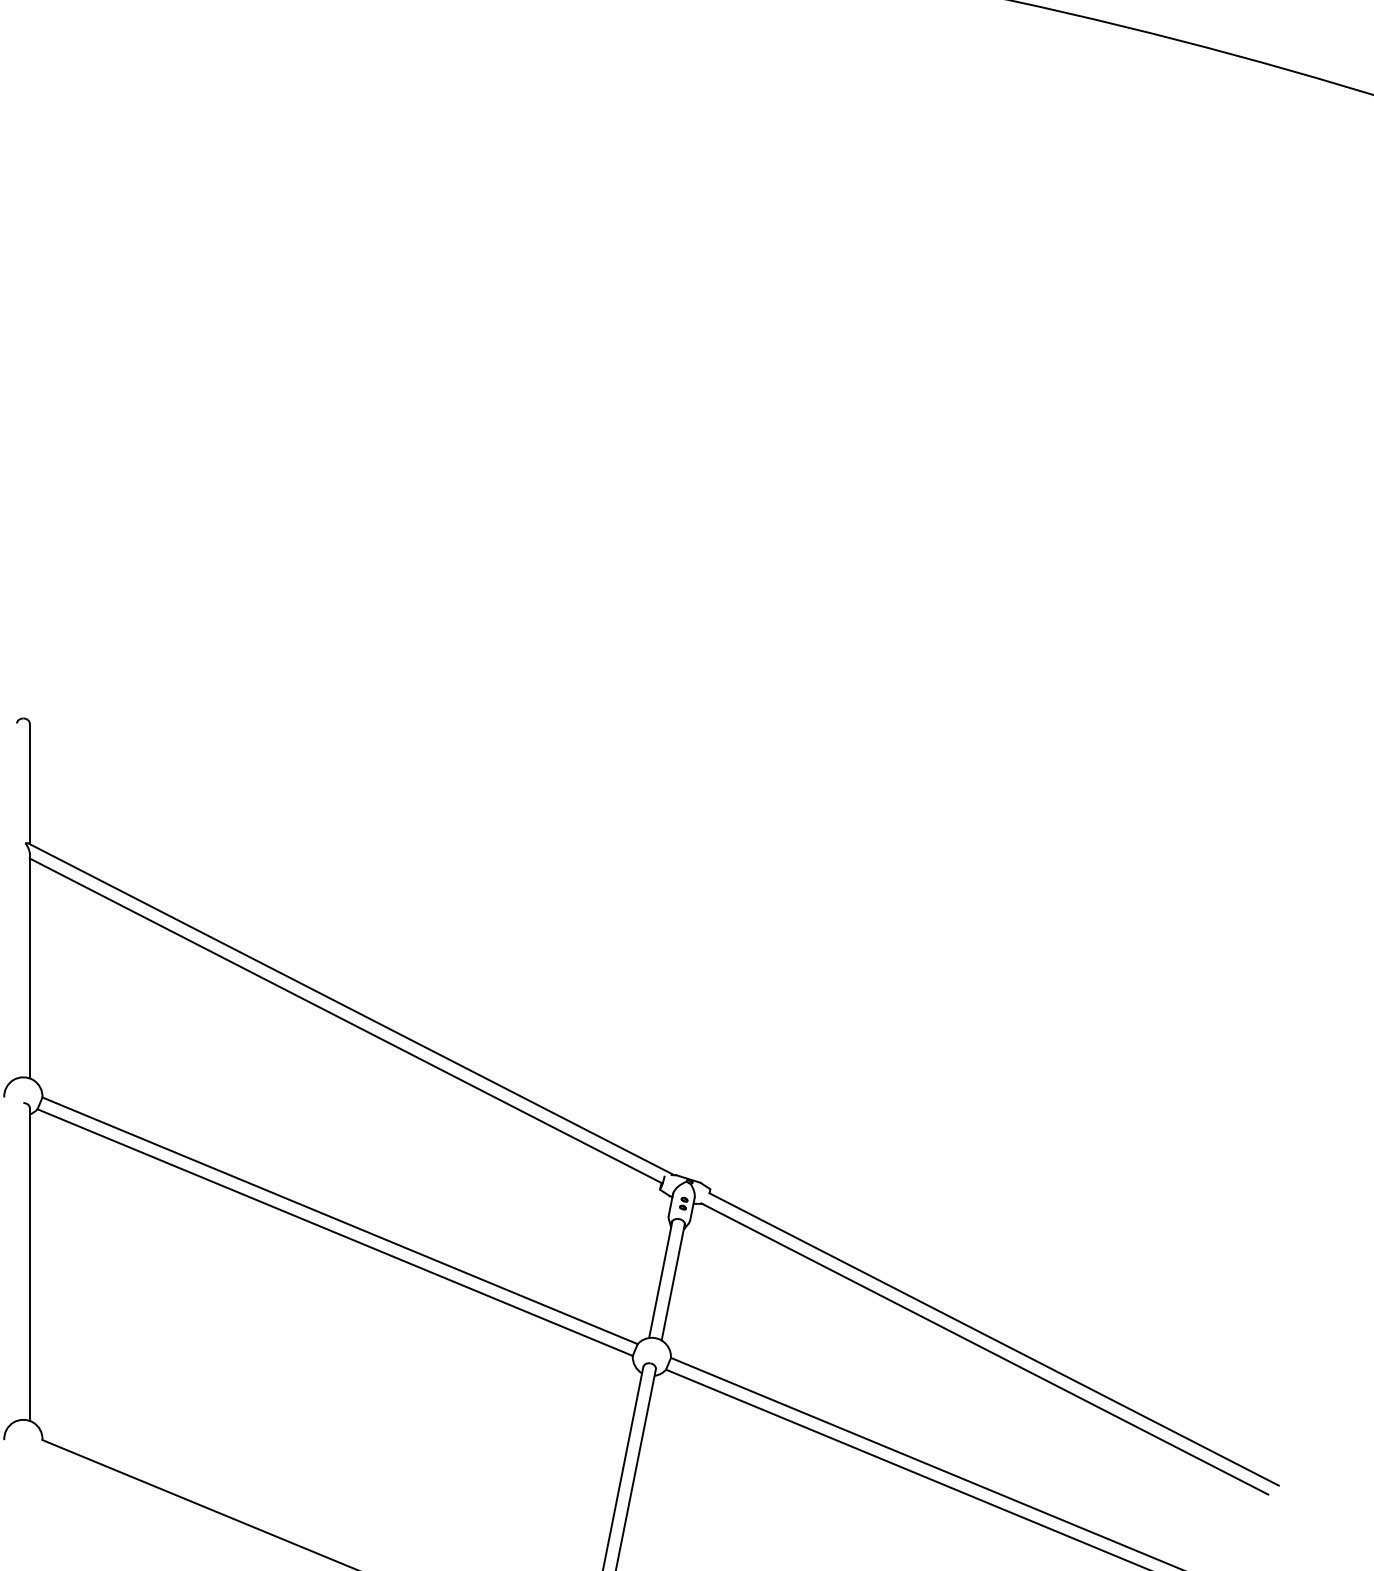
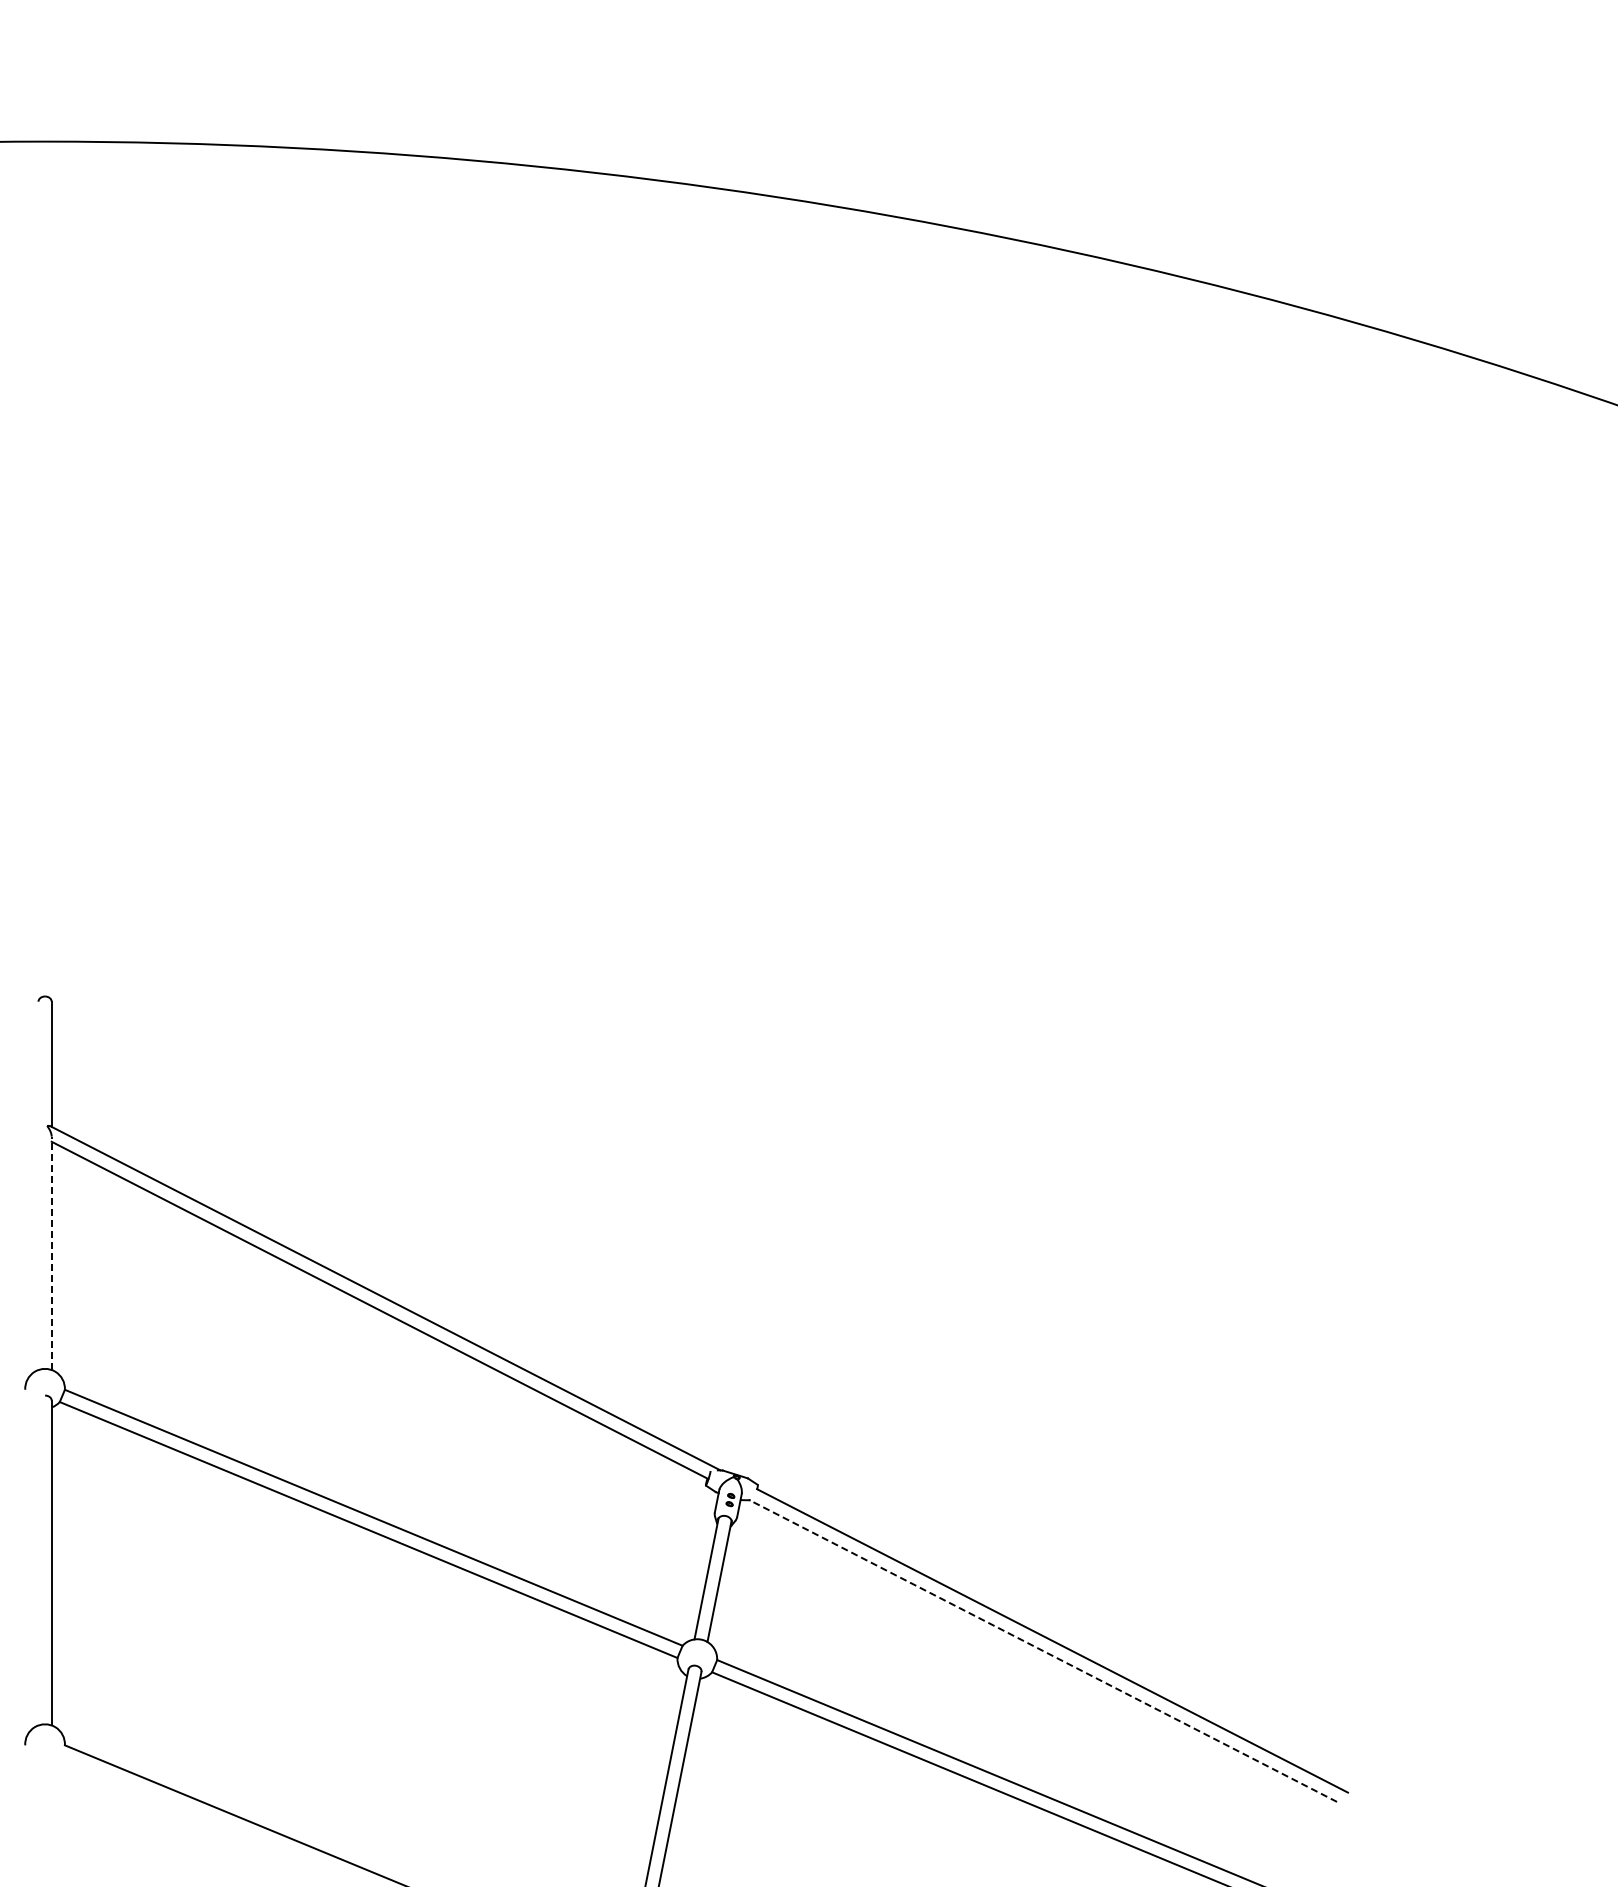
line: (29, 966) -> (51, 1253), solid -> dashed
line: (984, 1348) -> (1042, 1650), solid -> dashed

